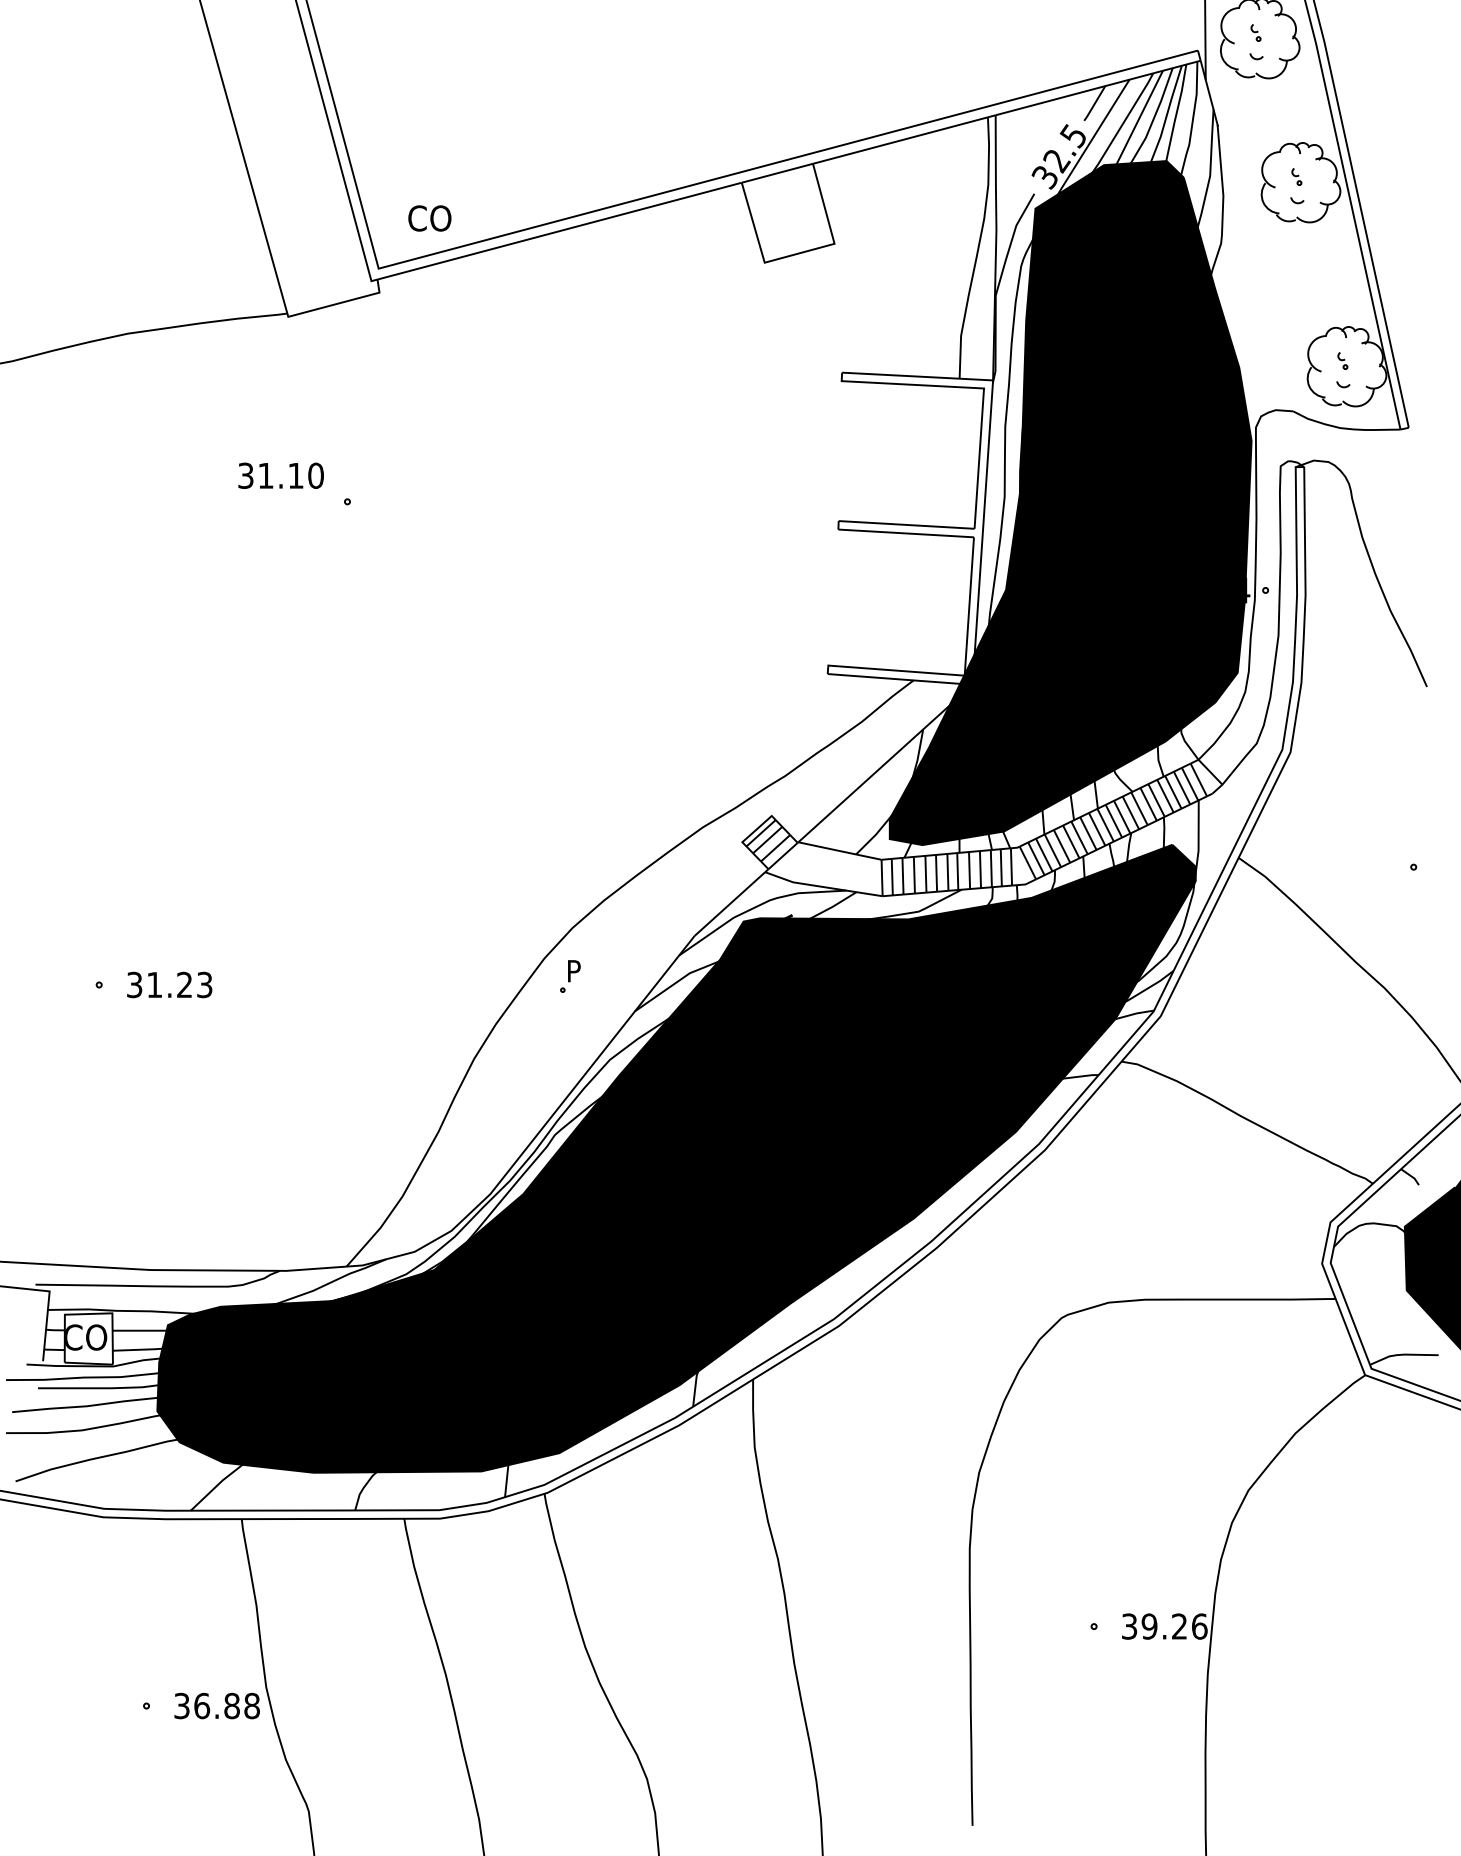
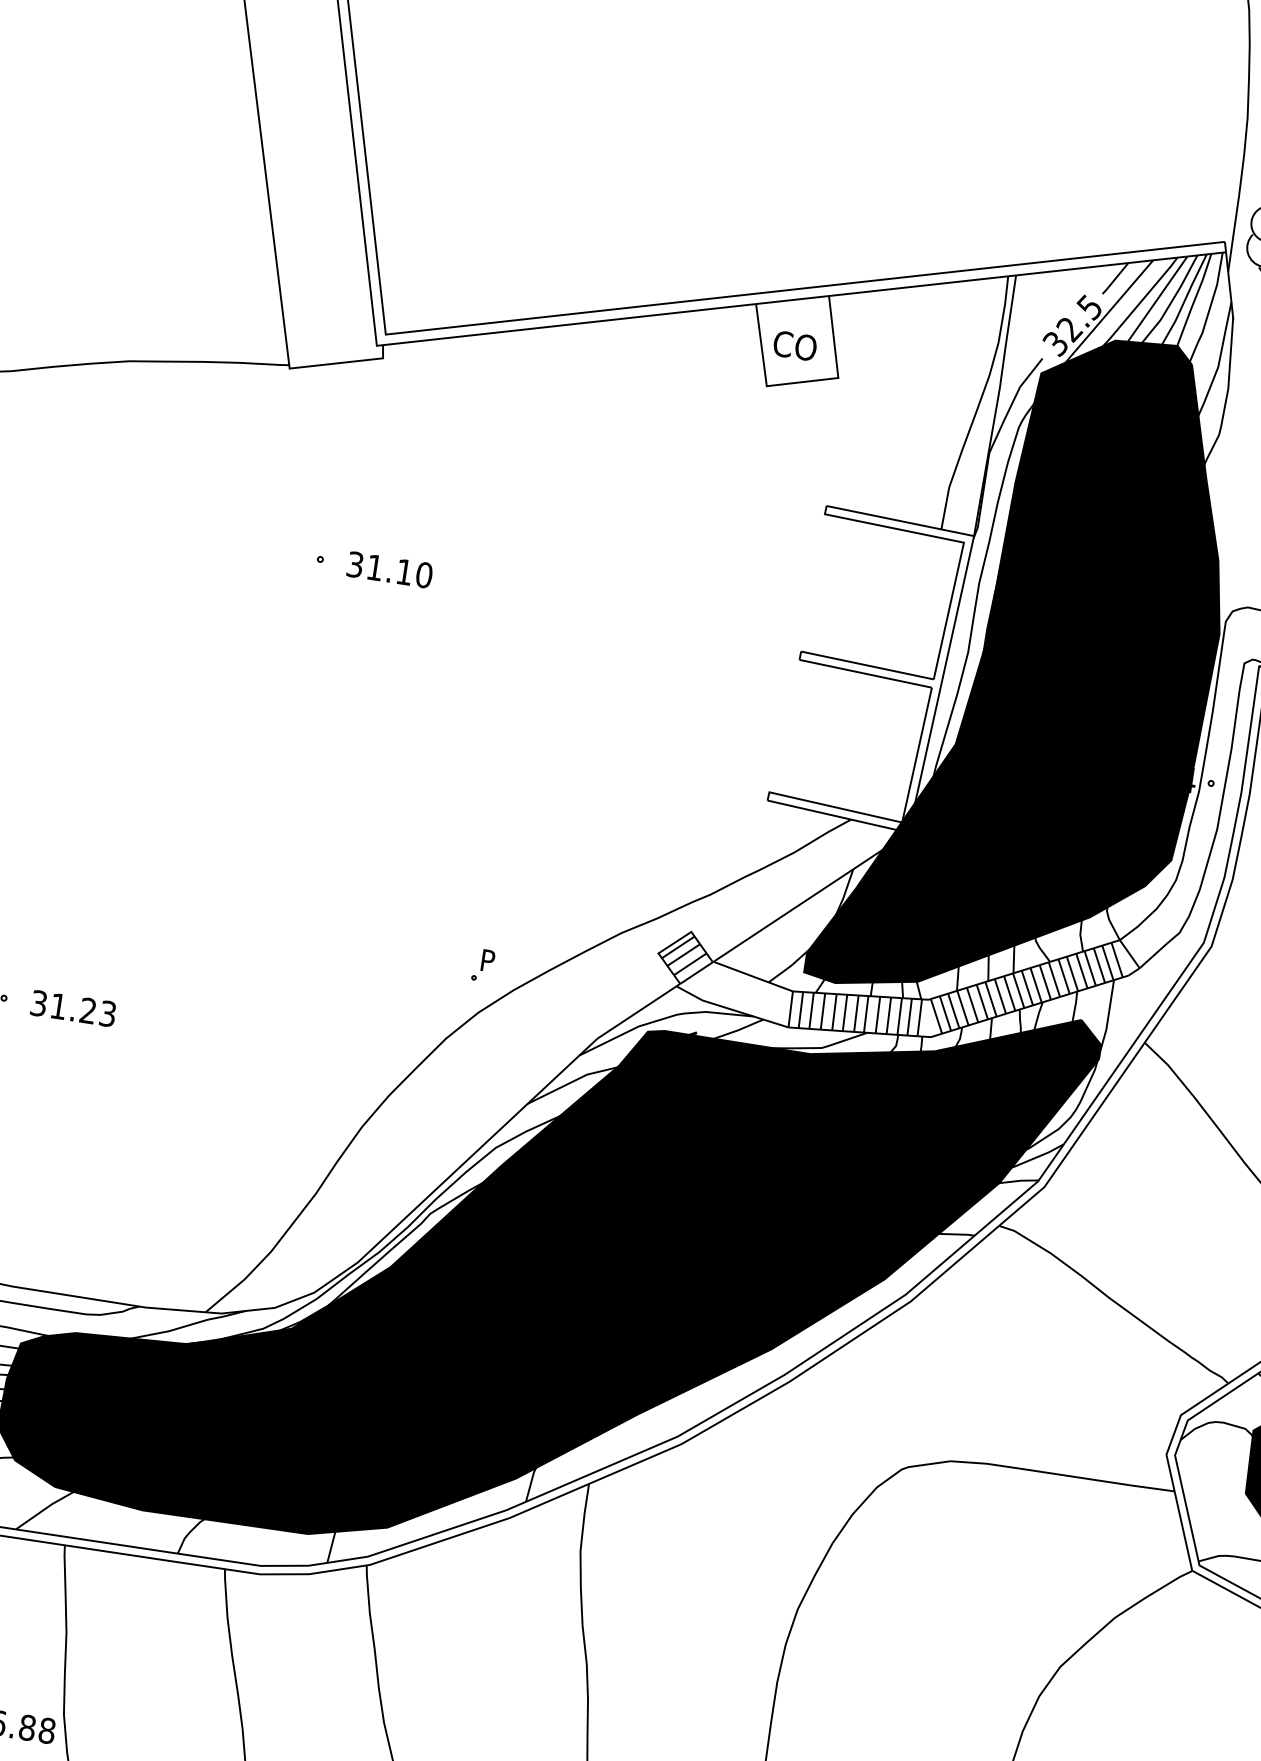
text: (429, 218) -> (794, 345), moved
text: (280, 475) -> (389, 569), moved
part: (570, 976) -> (483, 965), moved

